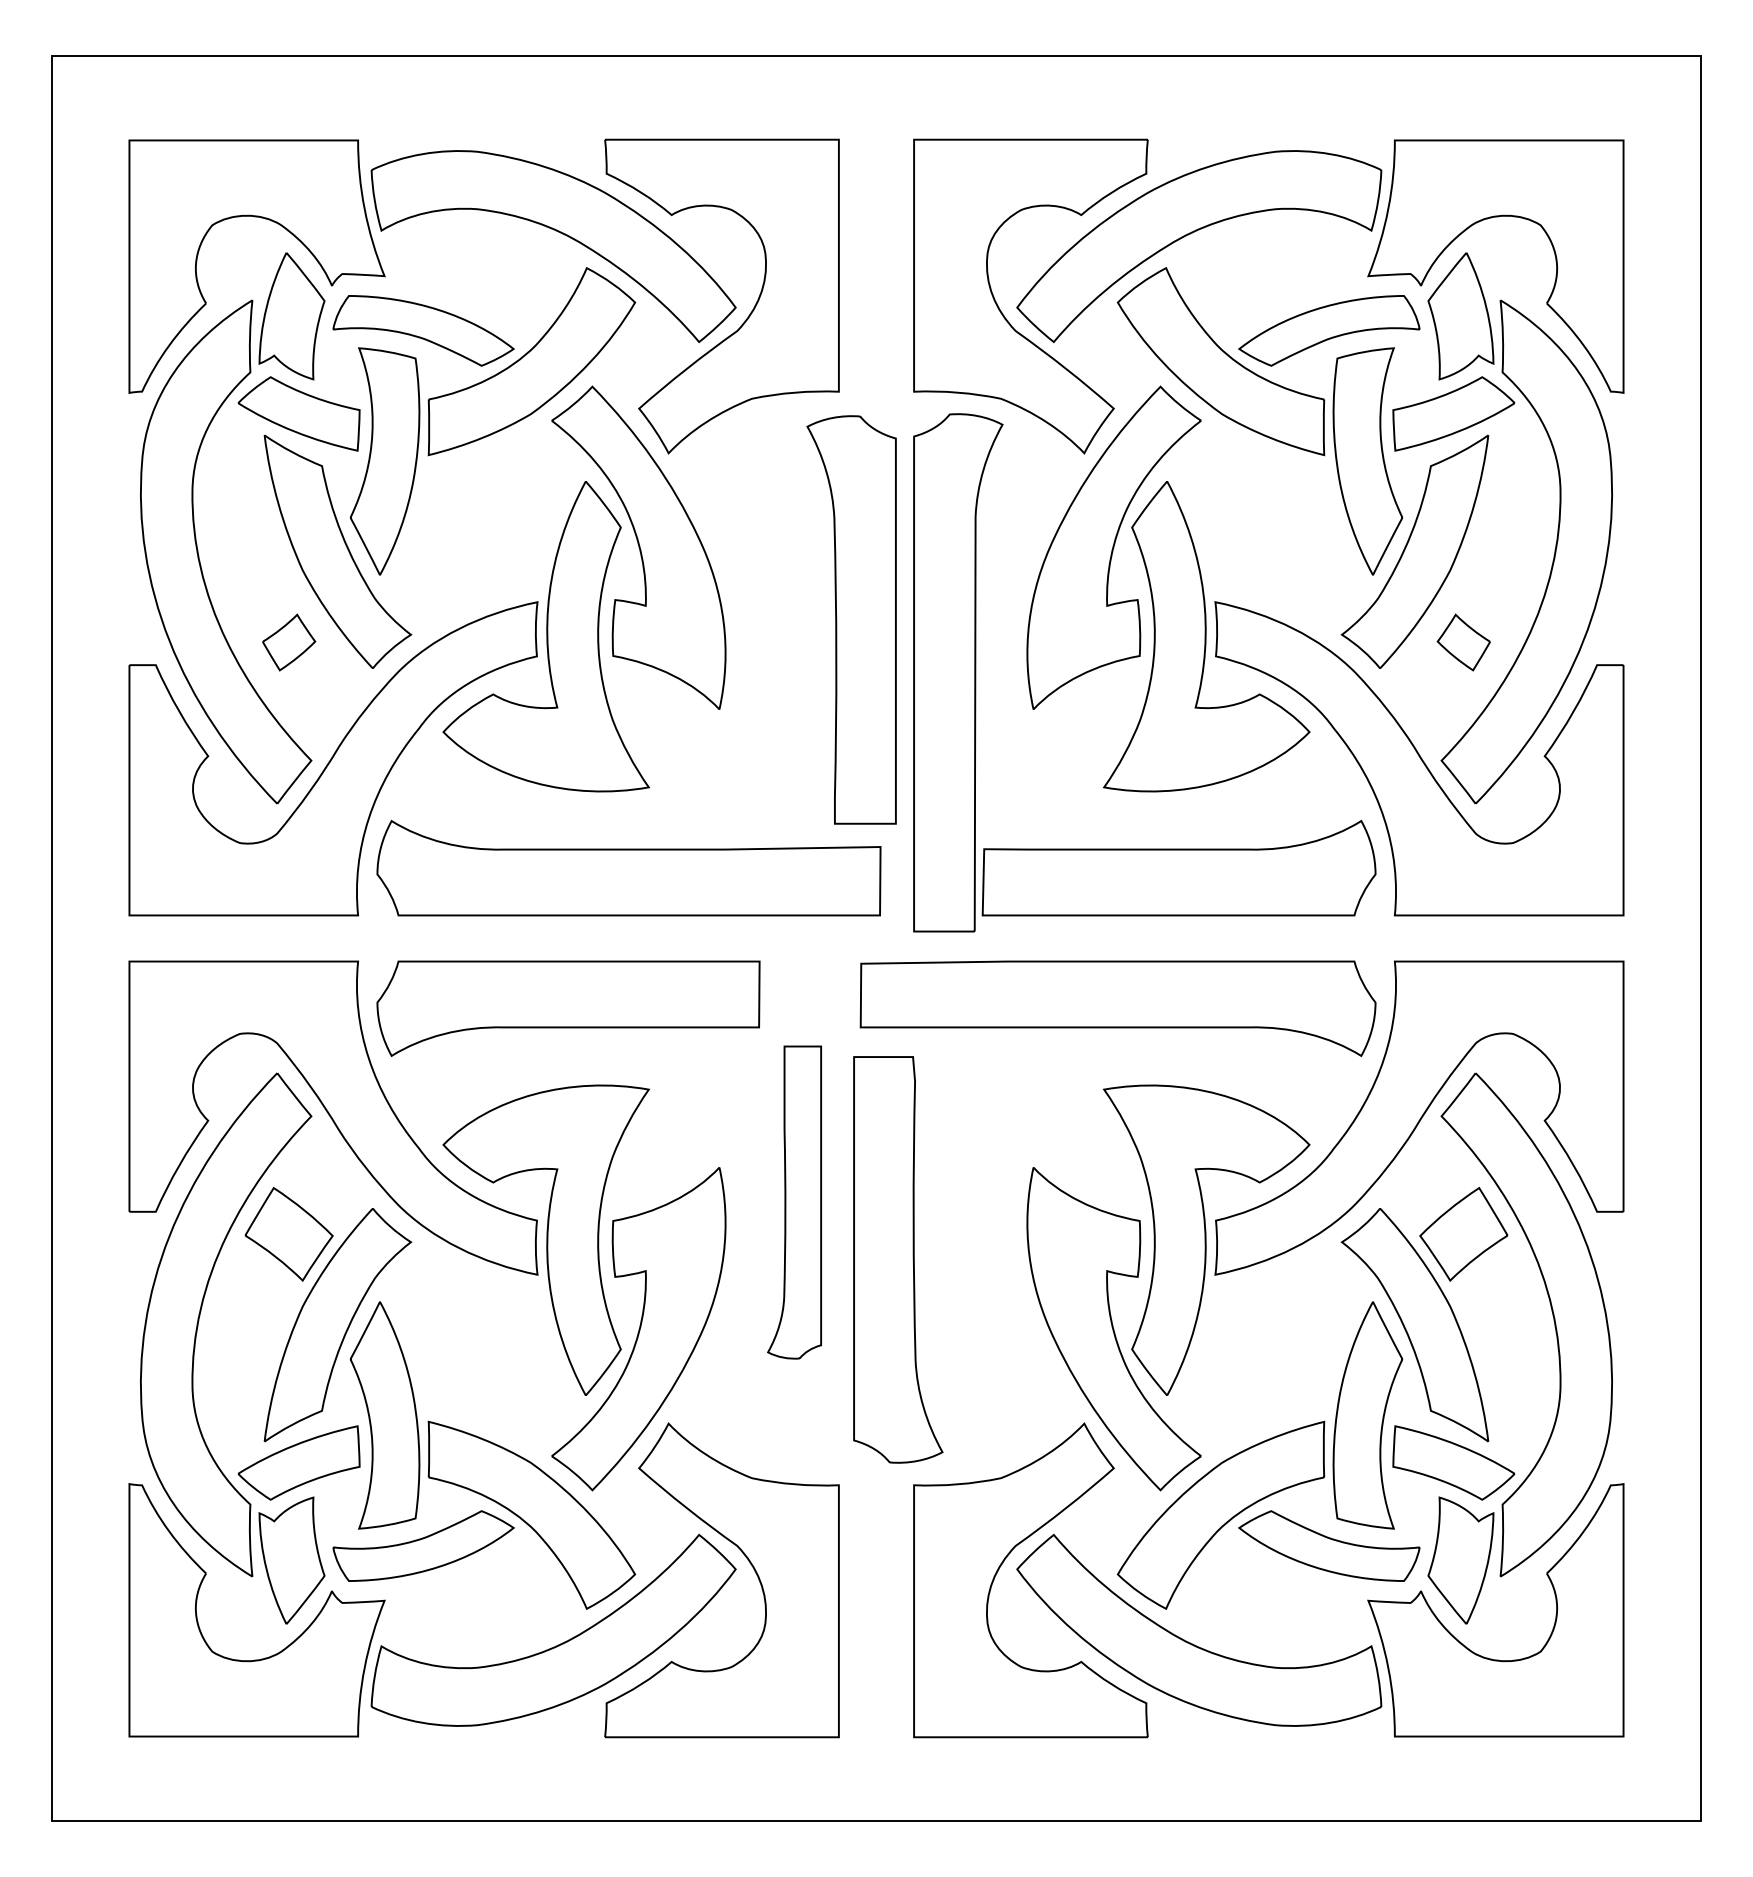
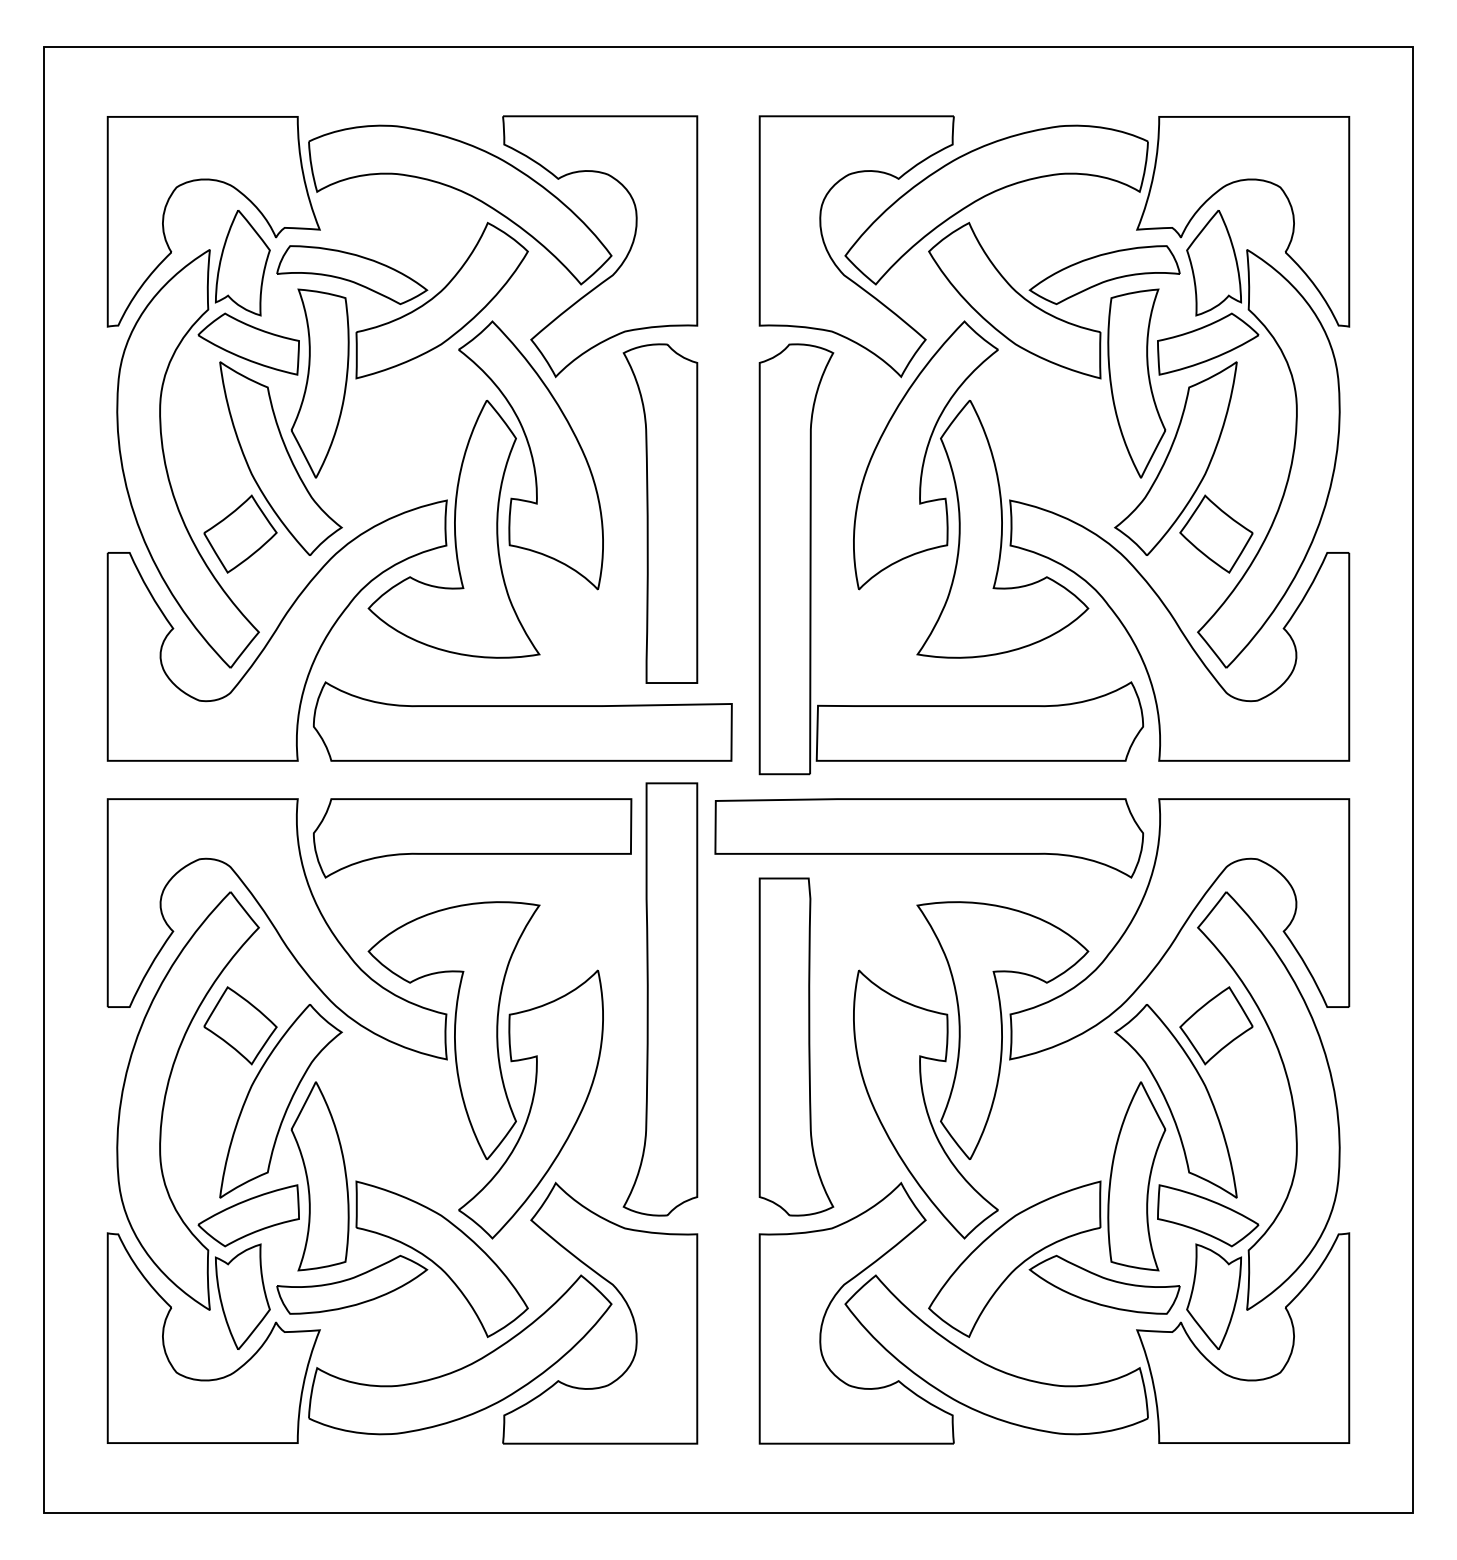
part: (851, 619) -> (660, 513), moved
part: (288, 642) -> (239, 534), size x1.67
part: (1463, 642) -> (1216, 534), size x1.67
part: (794, 1202) -> (660, 999), size x1.67
part: (898, 1259) -> (796, 1046), moved

